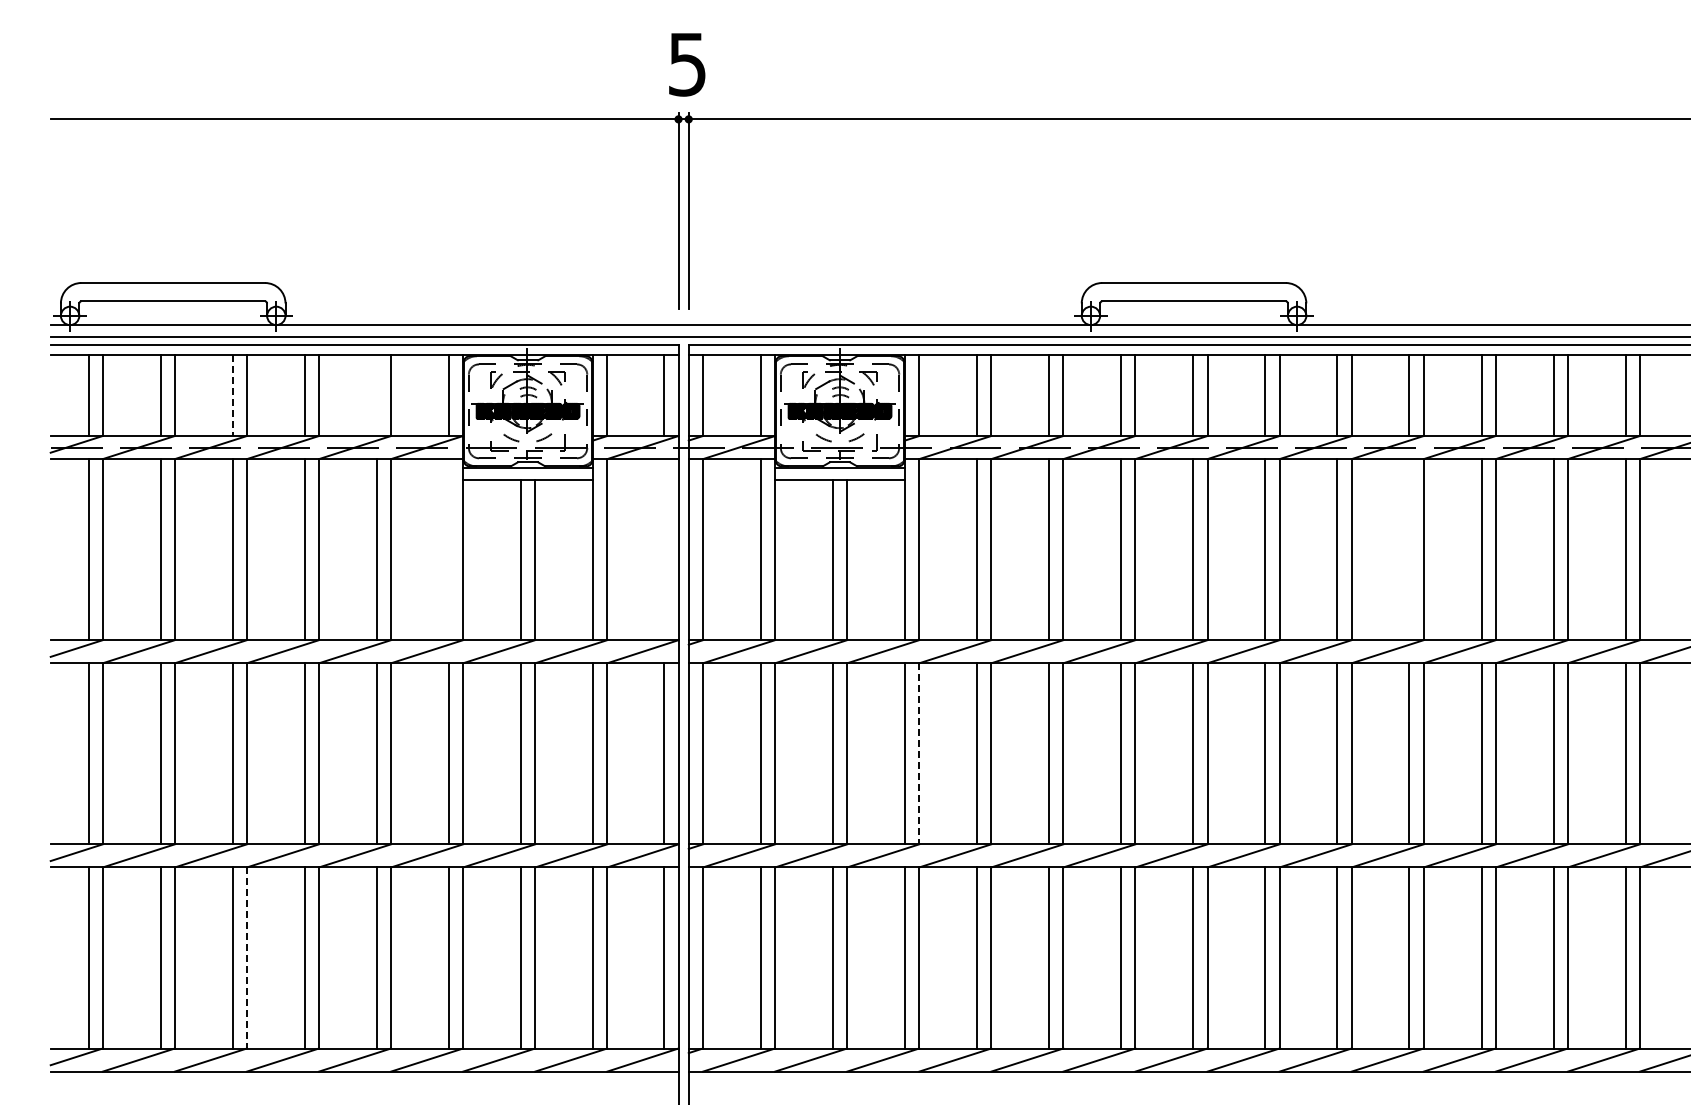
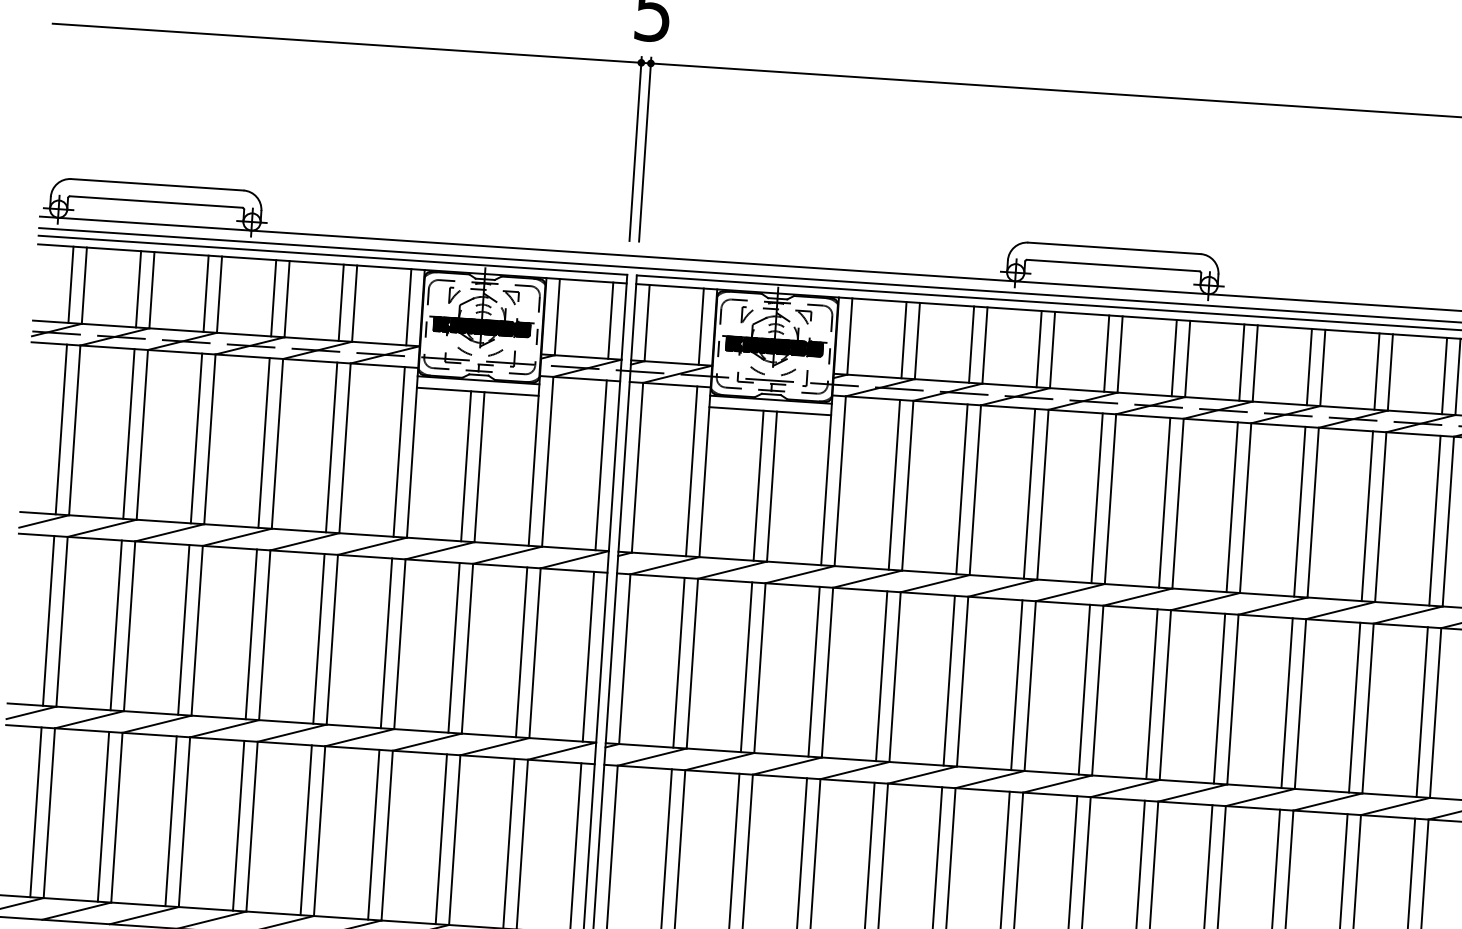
line: (232, 395) -> (205, 293), dashed -> solid
line: (376, 395) -> (340, 302), added
line: (448, 549) -> (398, 451), added
line: (664, 549) -> (601, 465), added
line: (1409, 549) -> (1299, 511), added
line: (919, 753) -> (827, 672), dashed -> solid
line: (246, 957) -> (184, 821), dashed -> solid

